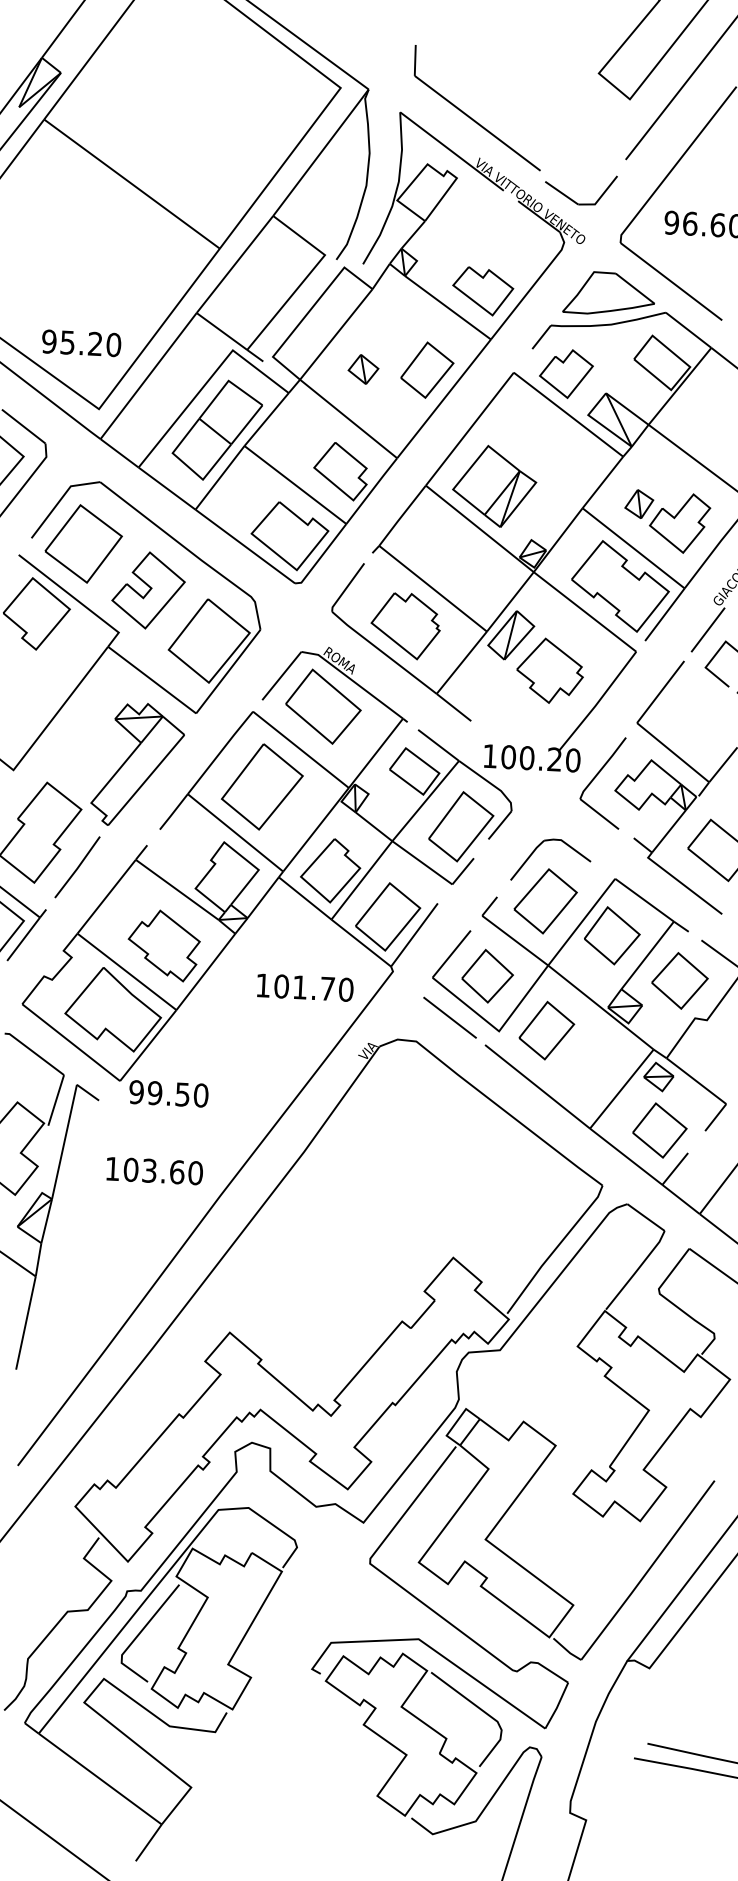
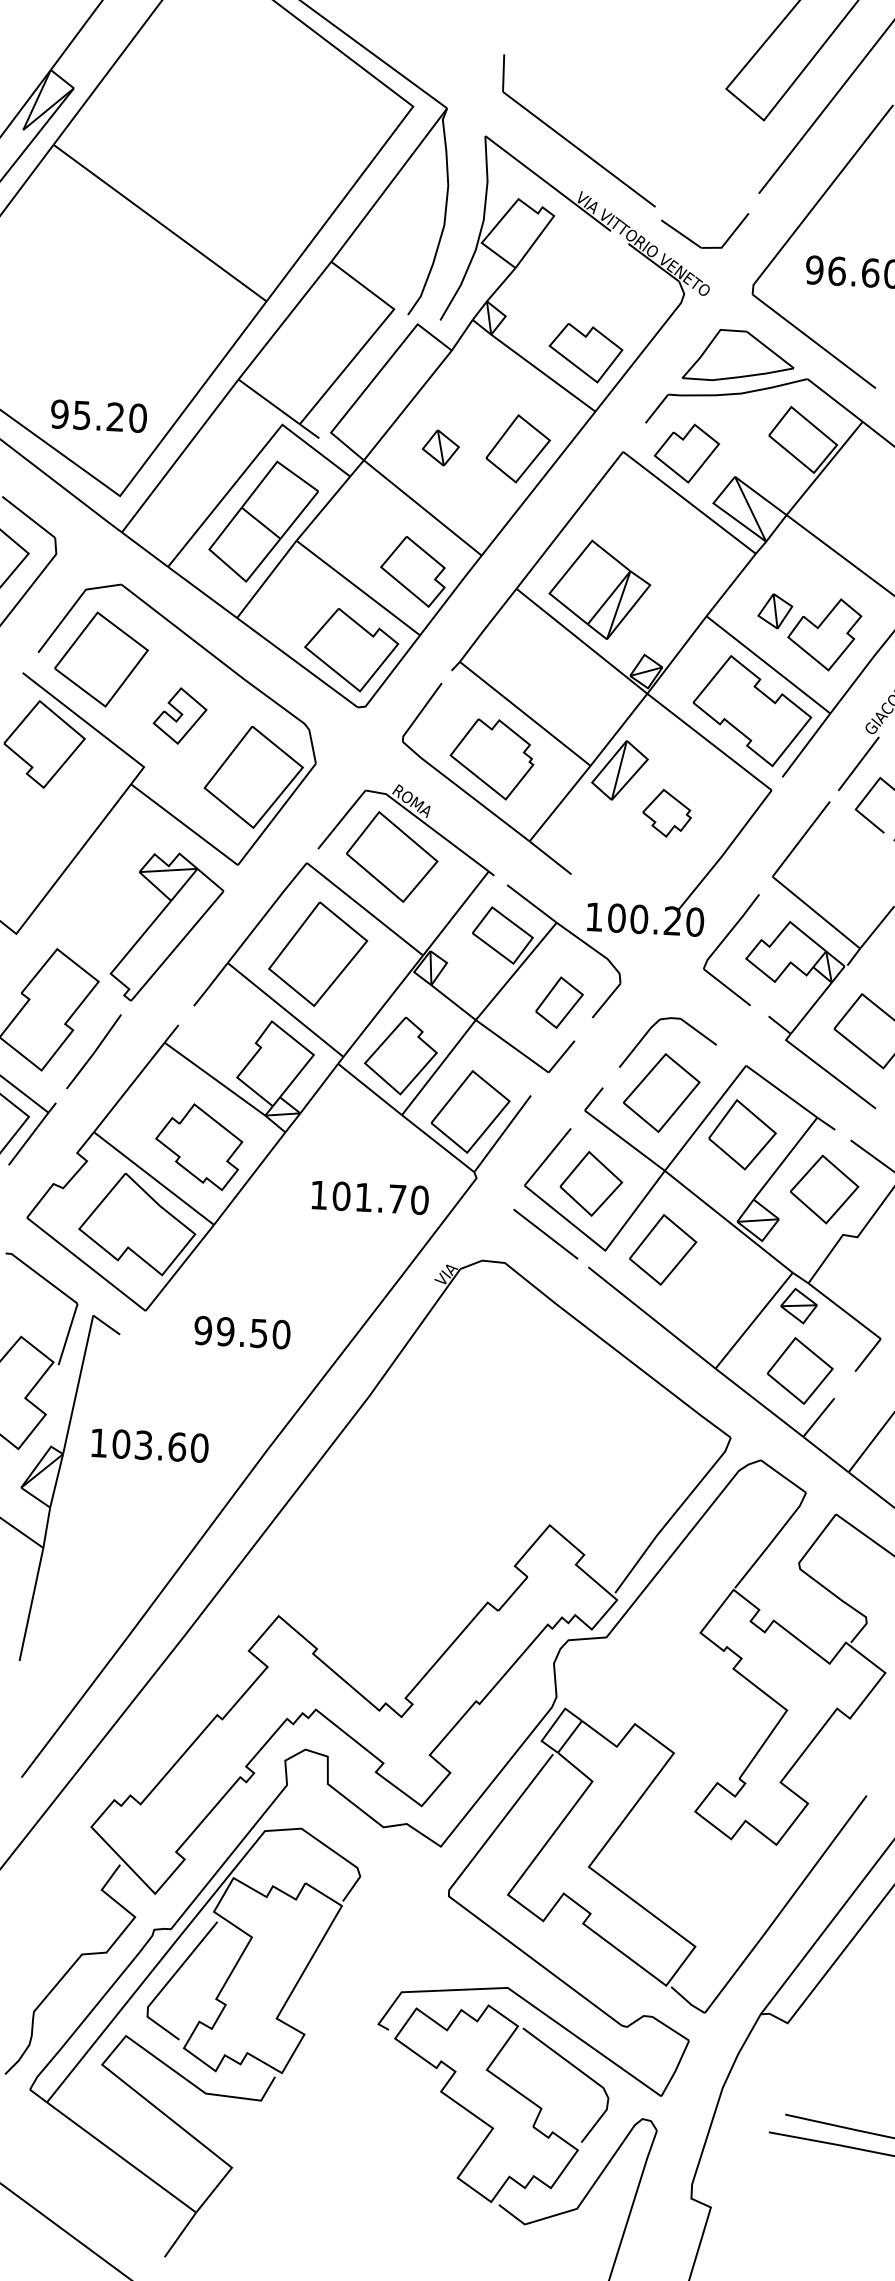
part: (148, 590) -> (180, 716), size x0.6
part: (549, 670) -> (666, 813), size x0.6
part: (461, 826) -> (559, 1002), size x0.6
text: (168, 1093) -> (241, 1332), moved
text: (154, 1171) -> (149, 1446), moved

